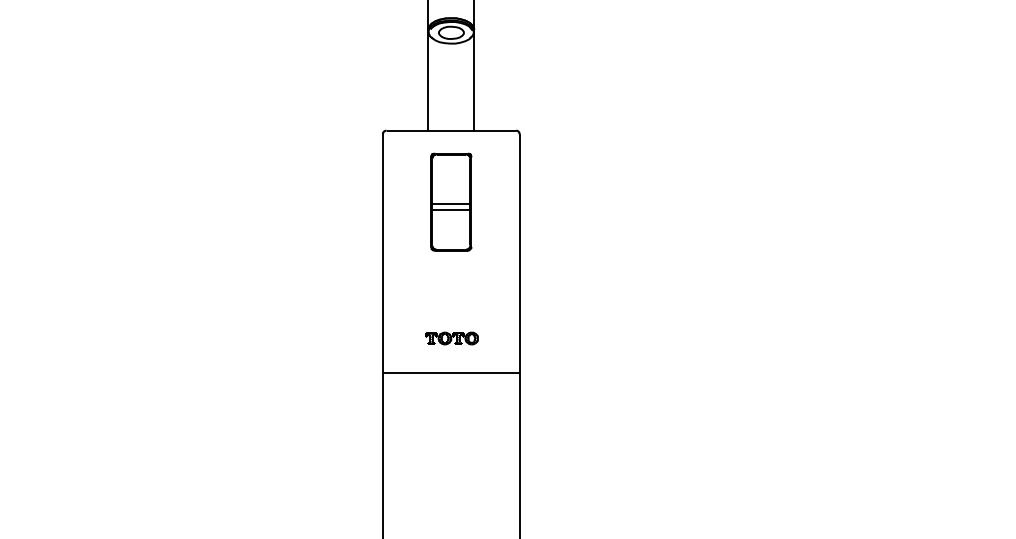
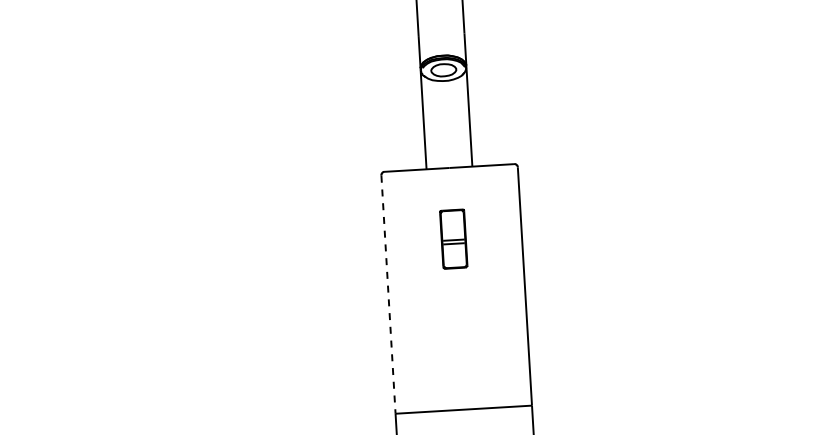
part: (451, 201) -> (453, 238), size x0.6
line: (382, 254) -> (388, 295), solid -> dashed
part: (451, 338) -> (461, 375), removed

